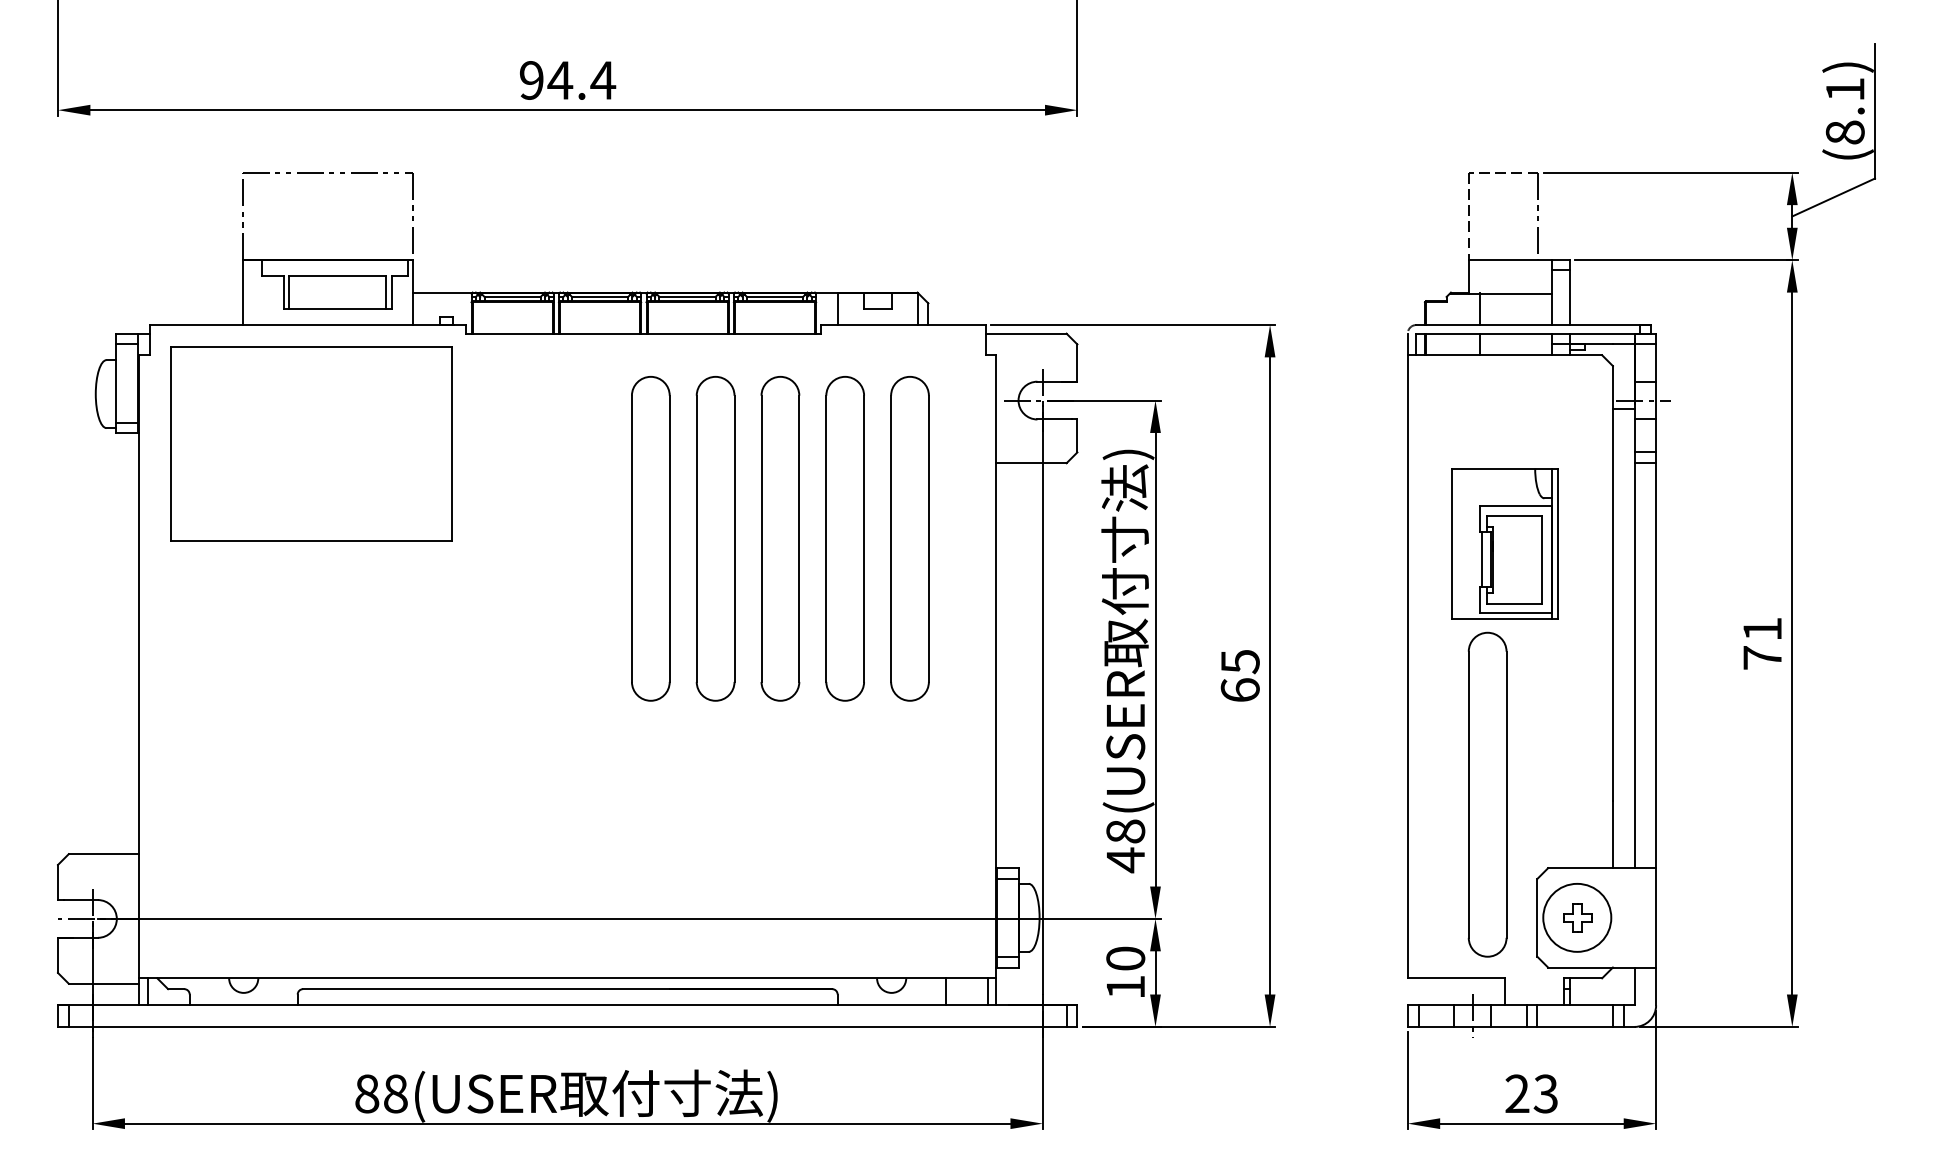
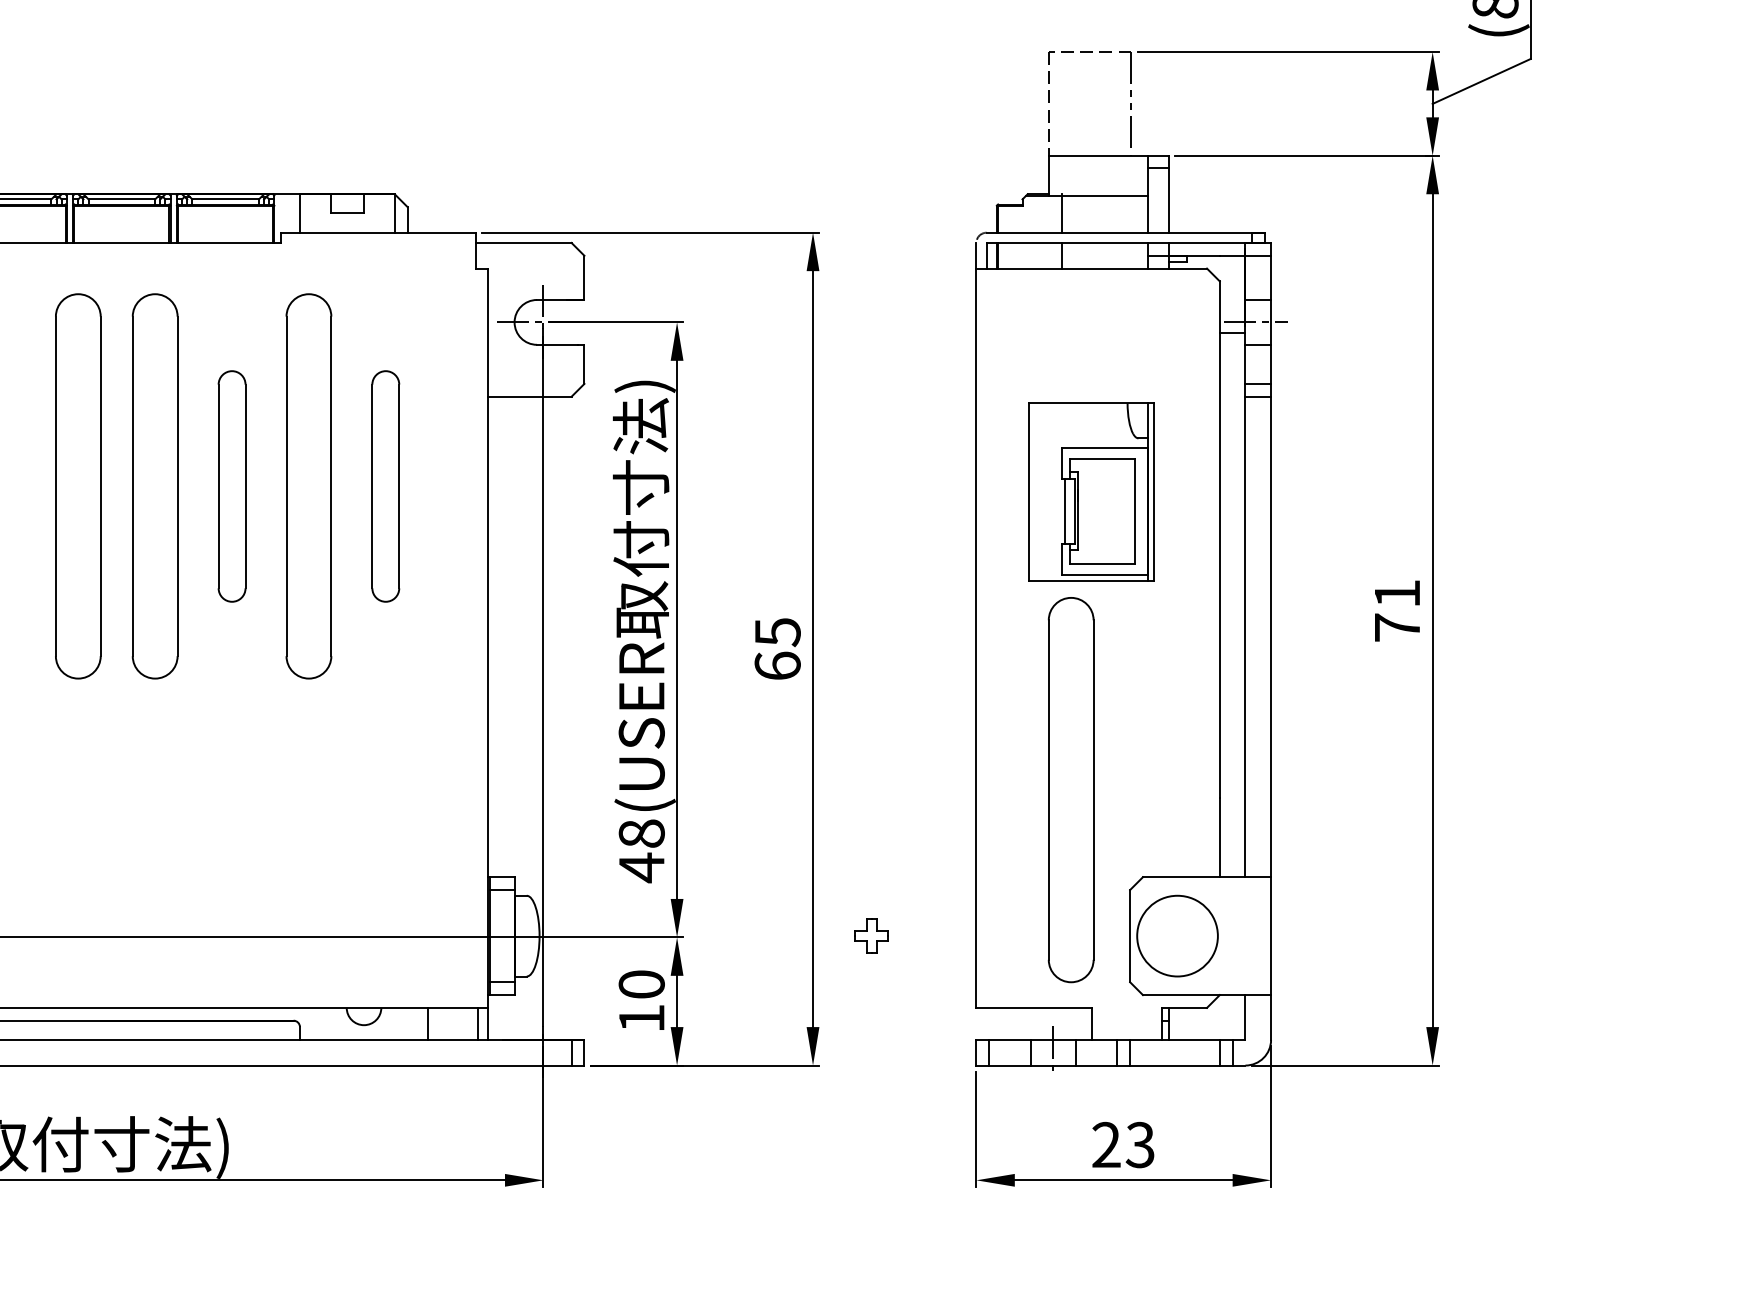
part: (780, 538) -> (232, 486), size x0.6
part: (909, 538) -> (385, 486), size x0.6
part: (1577, 917) -> (871, 935), moved

